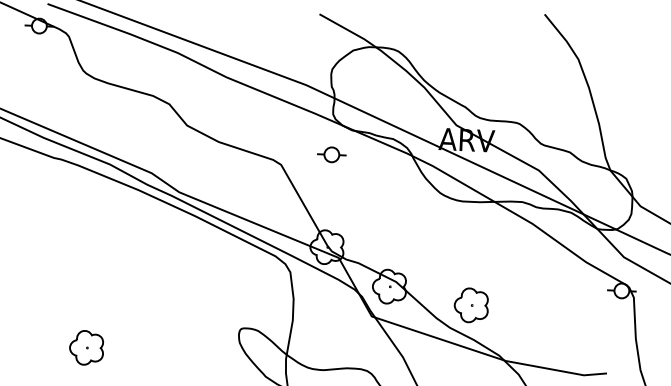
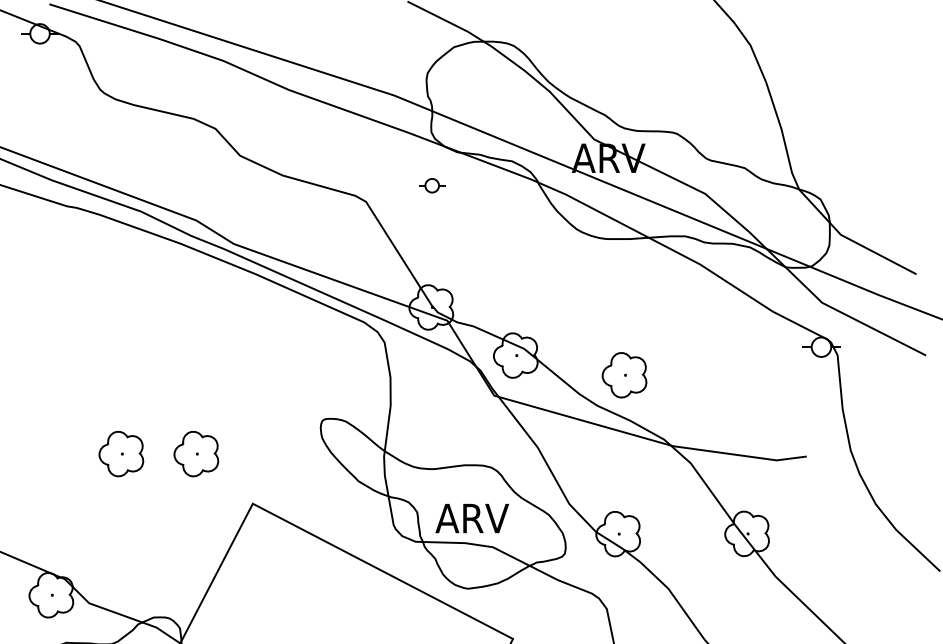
part: (332, 154) -> (432, 185), size x0.7
part: (143, 350) -> (196, 454), added

